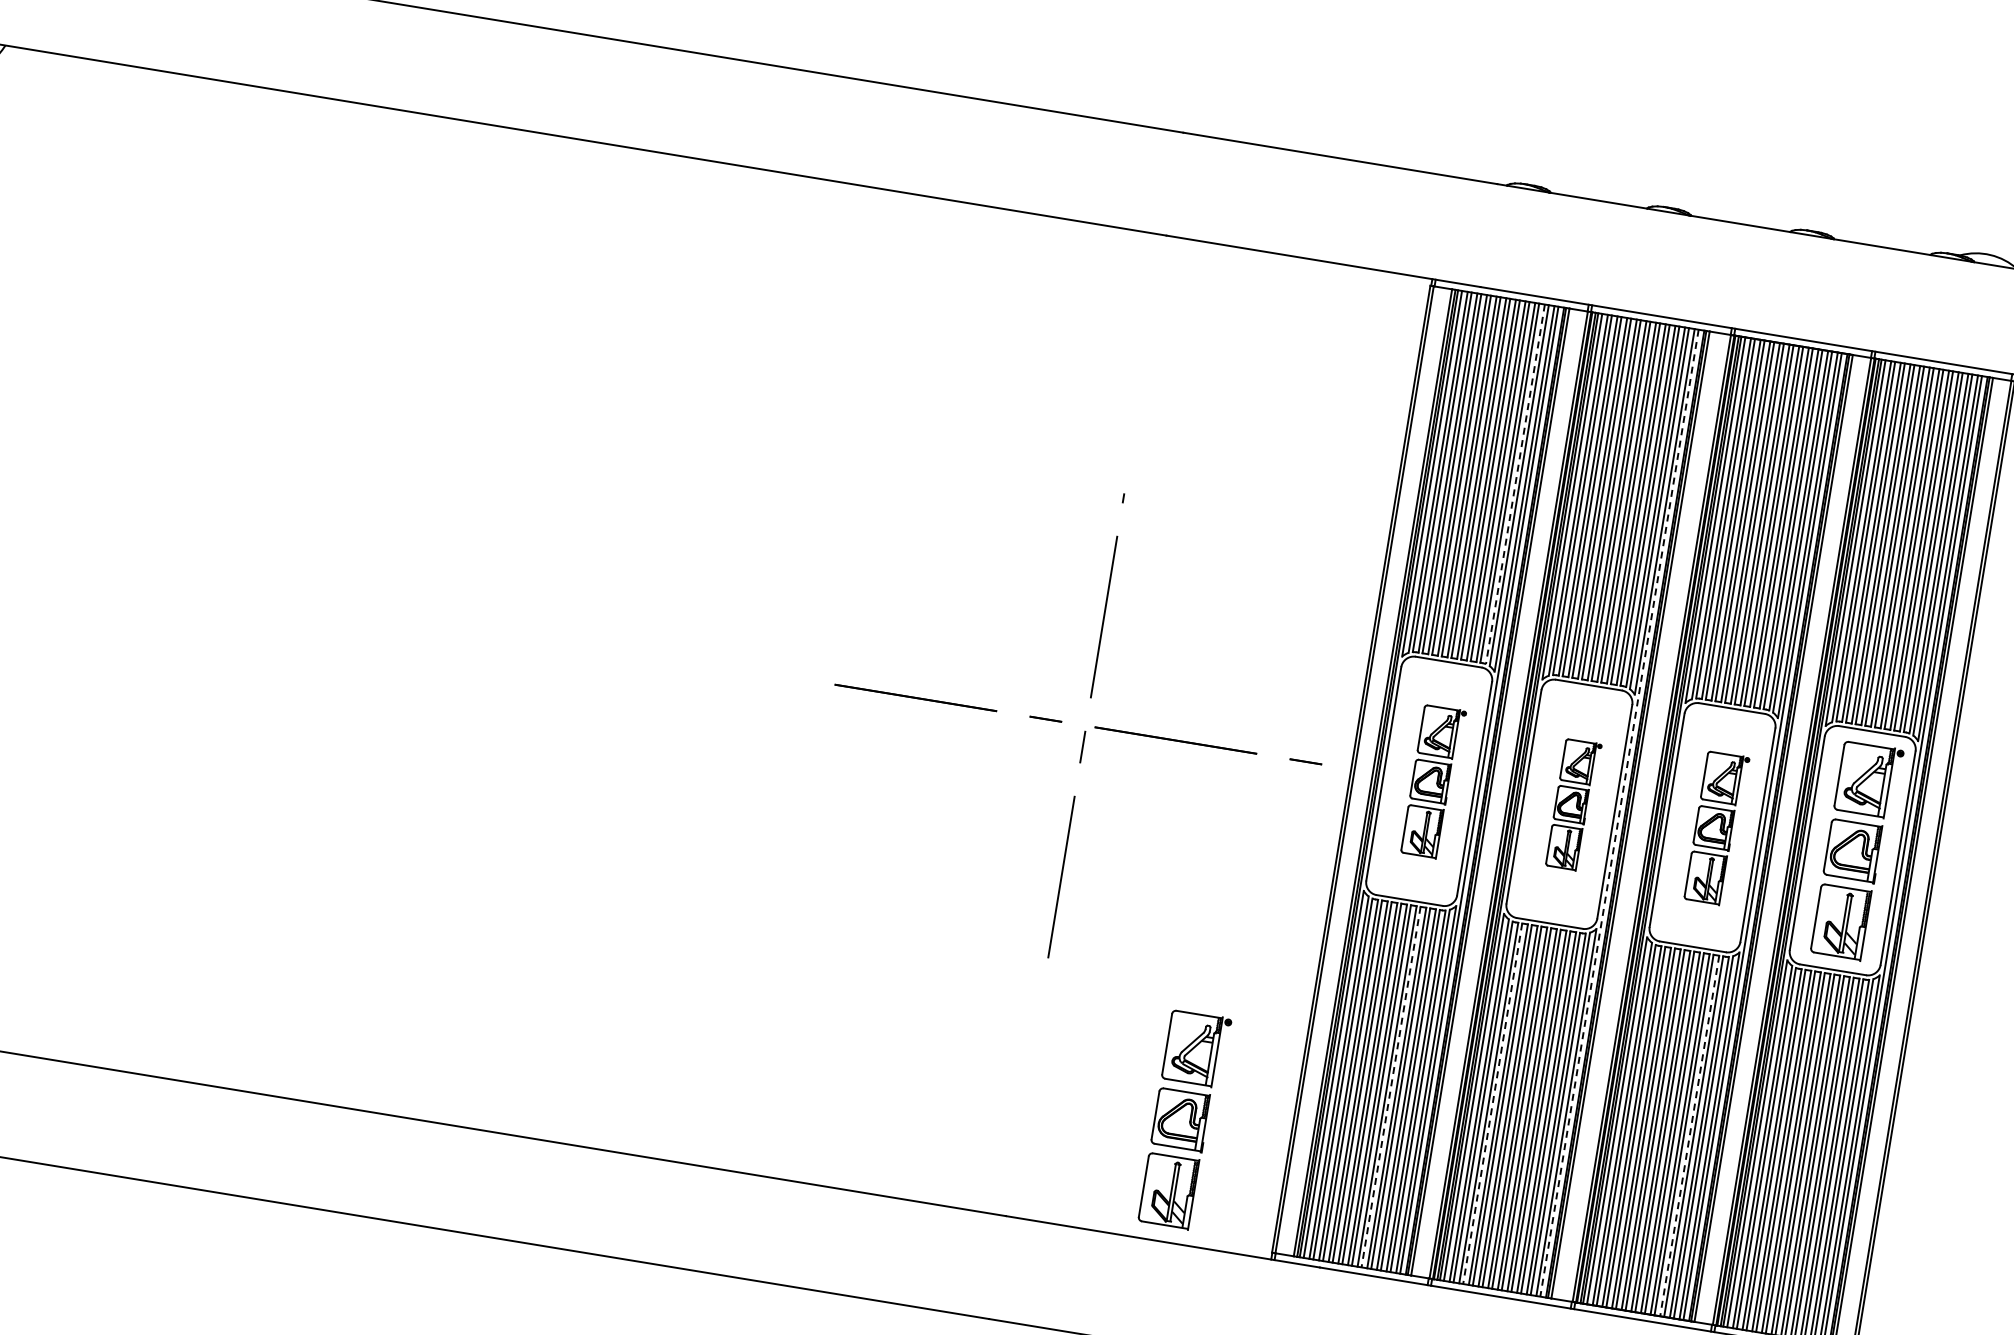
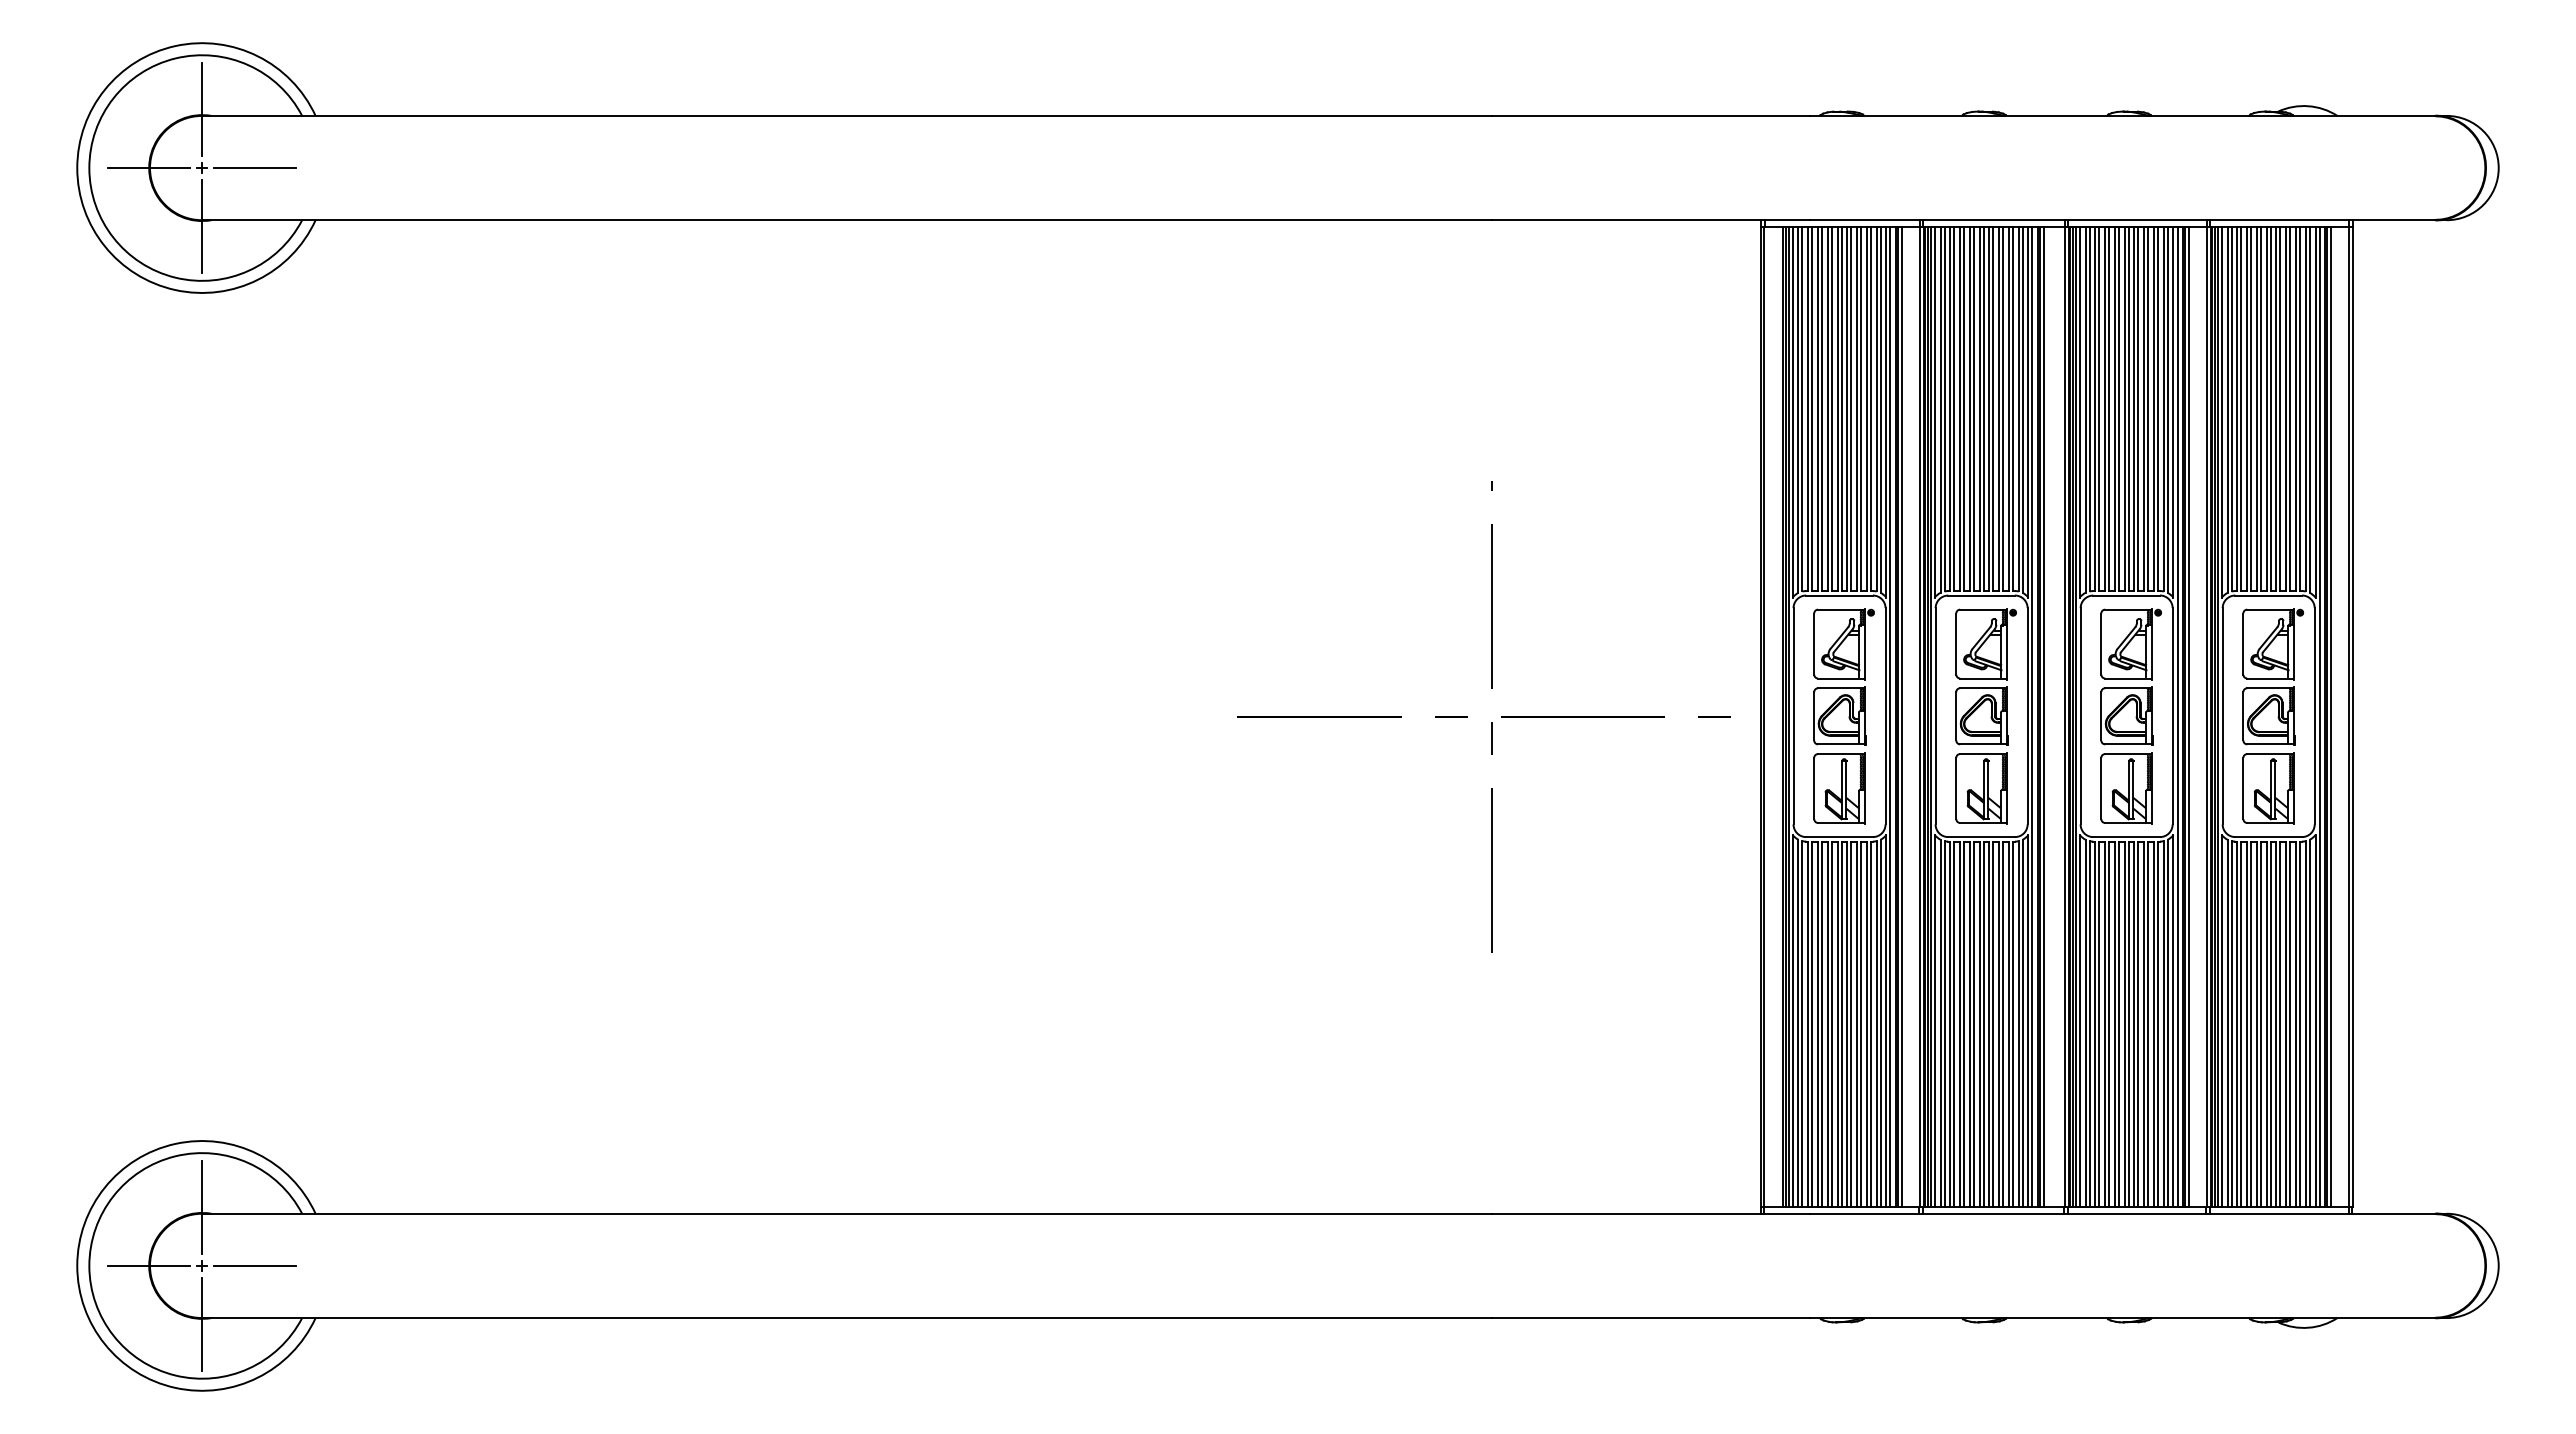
line: (1515, 484) -> (1876, 409), dashed -> solid
part: (1433, 782) -> (1843, 716), size x1.43
part: (1573, 805) -> (1985, 716), size x1.67
line: (1619, 813) -> (2032, 717), dashed -> solid
part: (1716, 828) -> (2130, 716), size x1.43
line: (1391, 1087) -> (1851, 1024), dashed -> solid
line: (1492, 1104) -> (1954, 1024), dashed -> solid
part: (1185, 1120) -> (1653, 1090), removed
line: (1689, 1136) -> (2153, 1024), dashed -> solid

